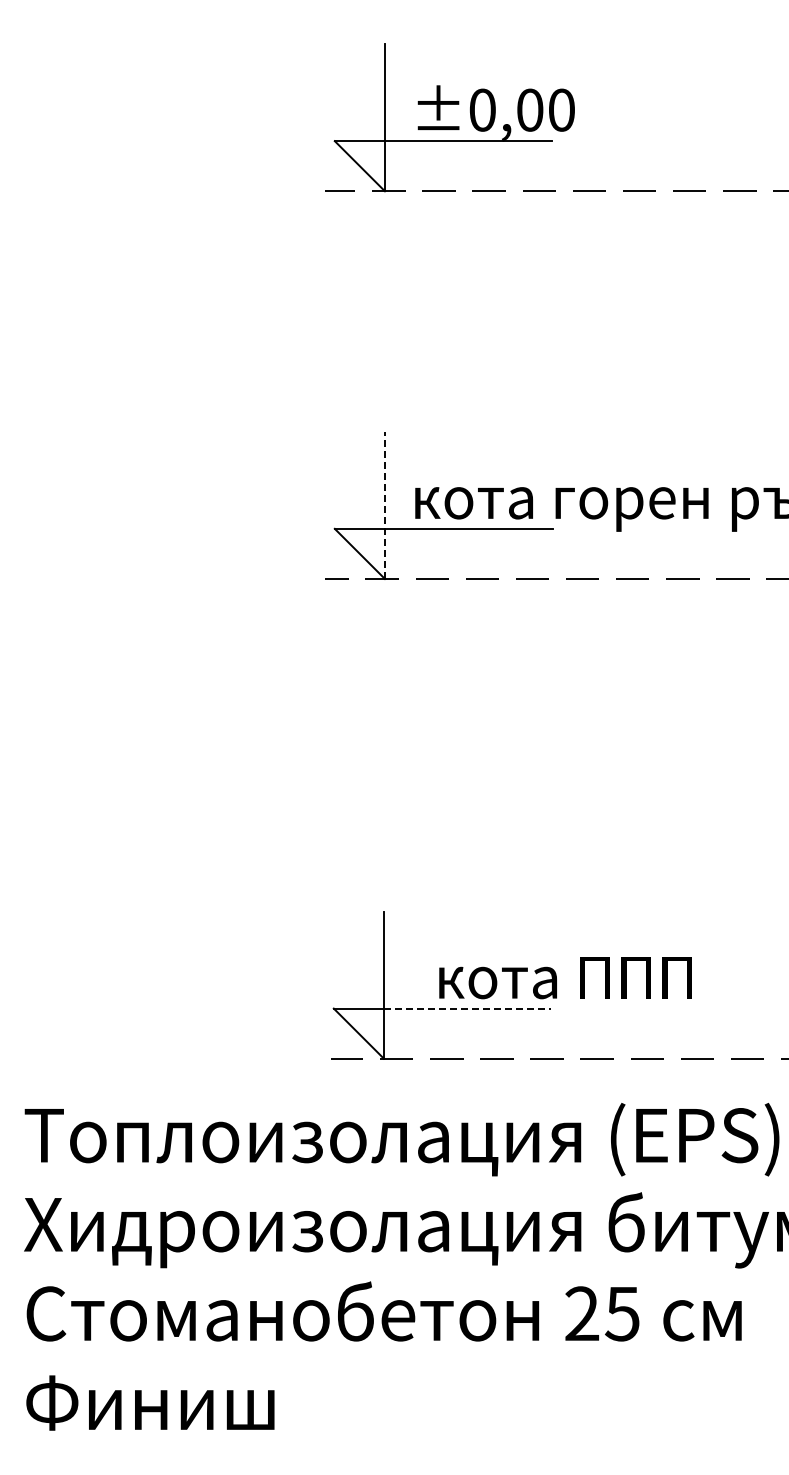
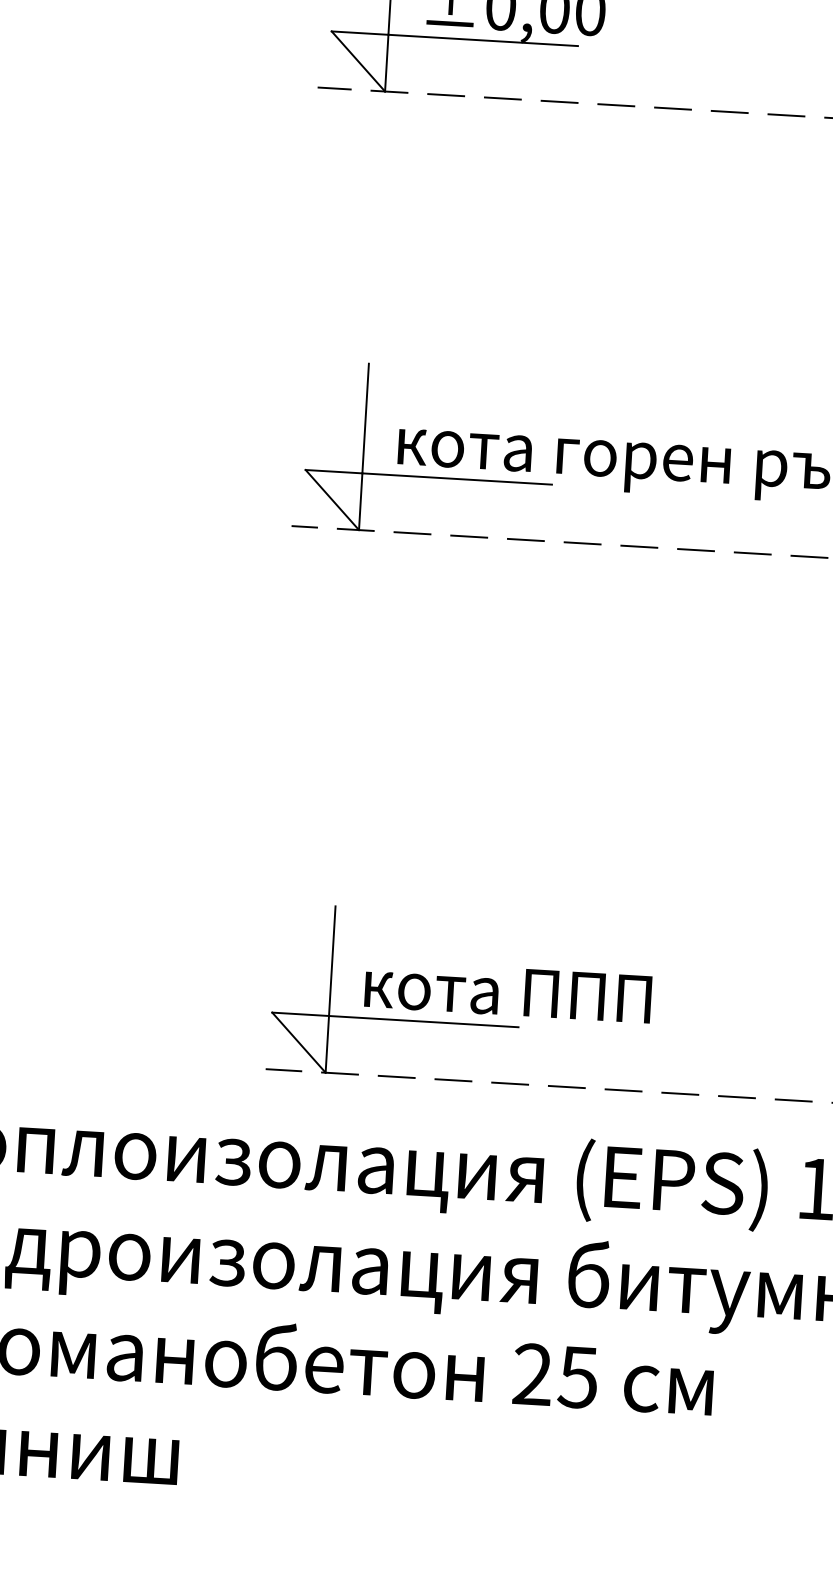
line: (384, 505) -> (363, 446), dashed -> solid
text: (565, 978) -> (508, 992), moved
line: (467, 1008) -> (423, 1021), dashed -> solid

